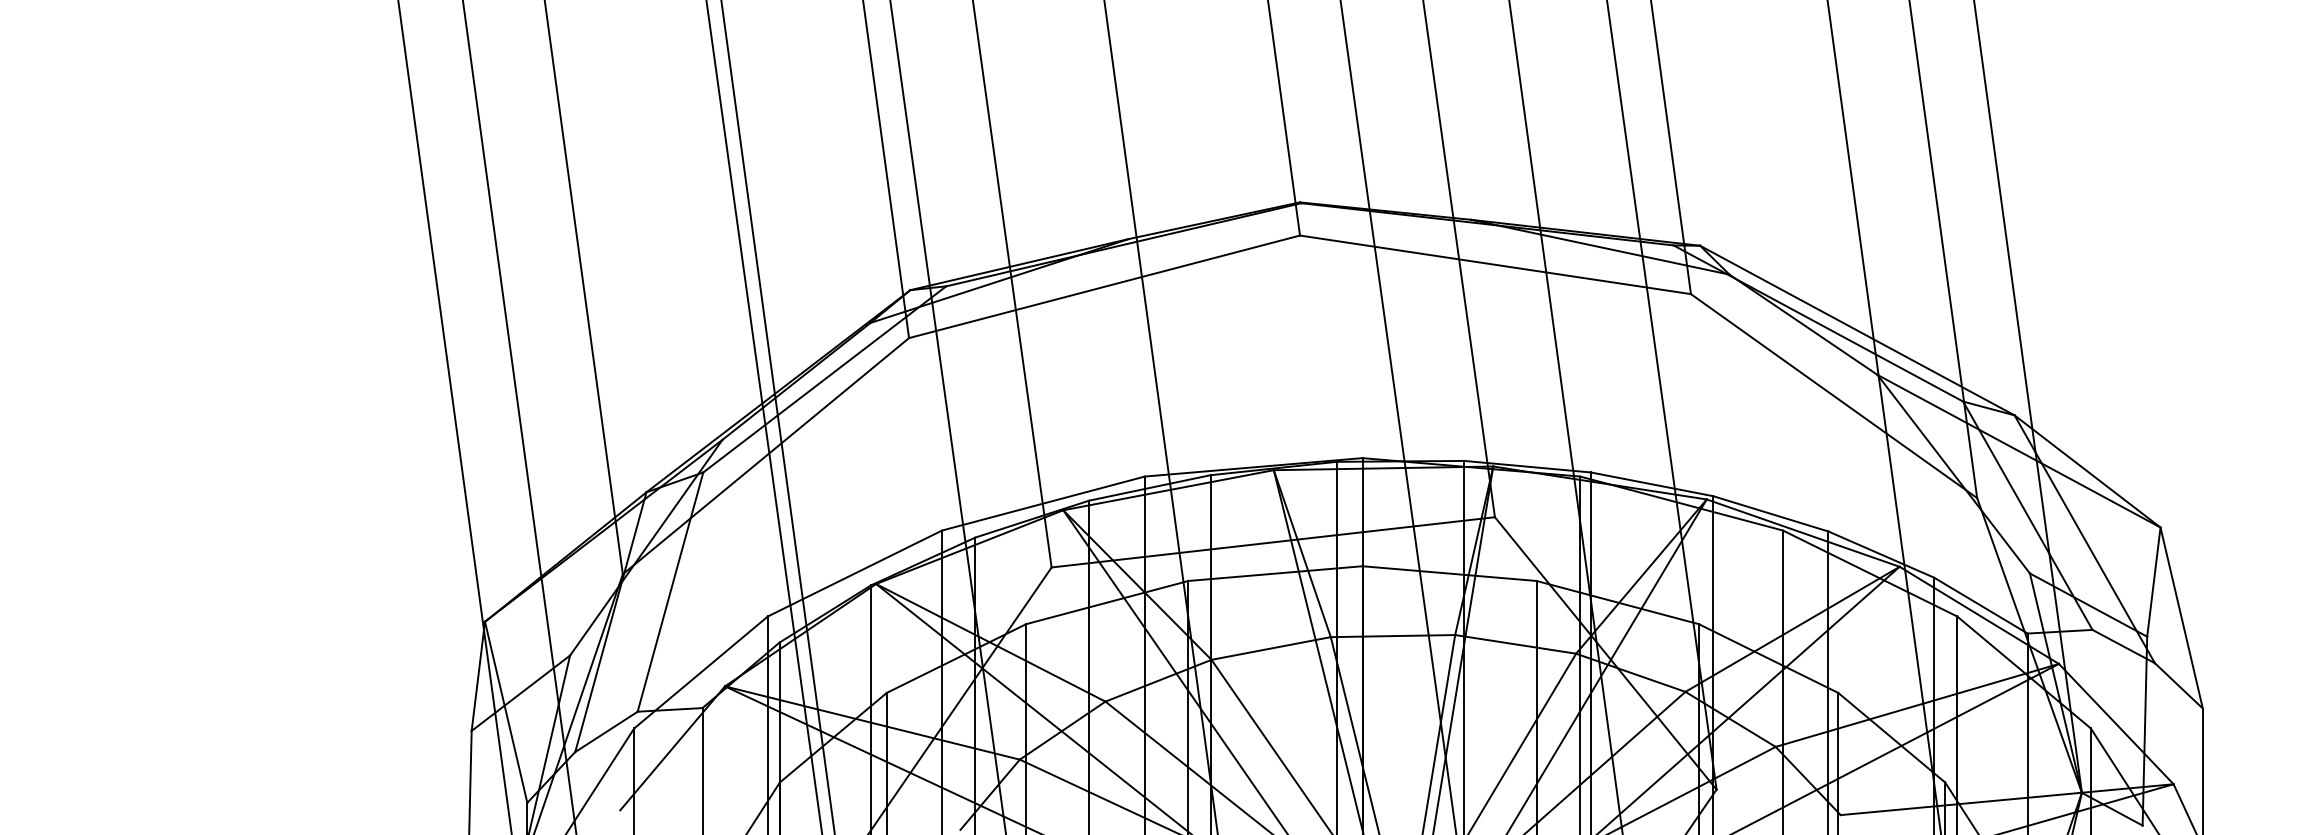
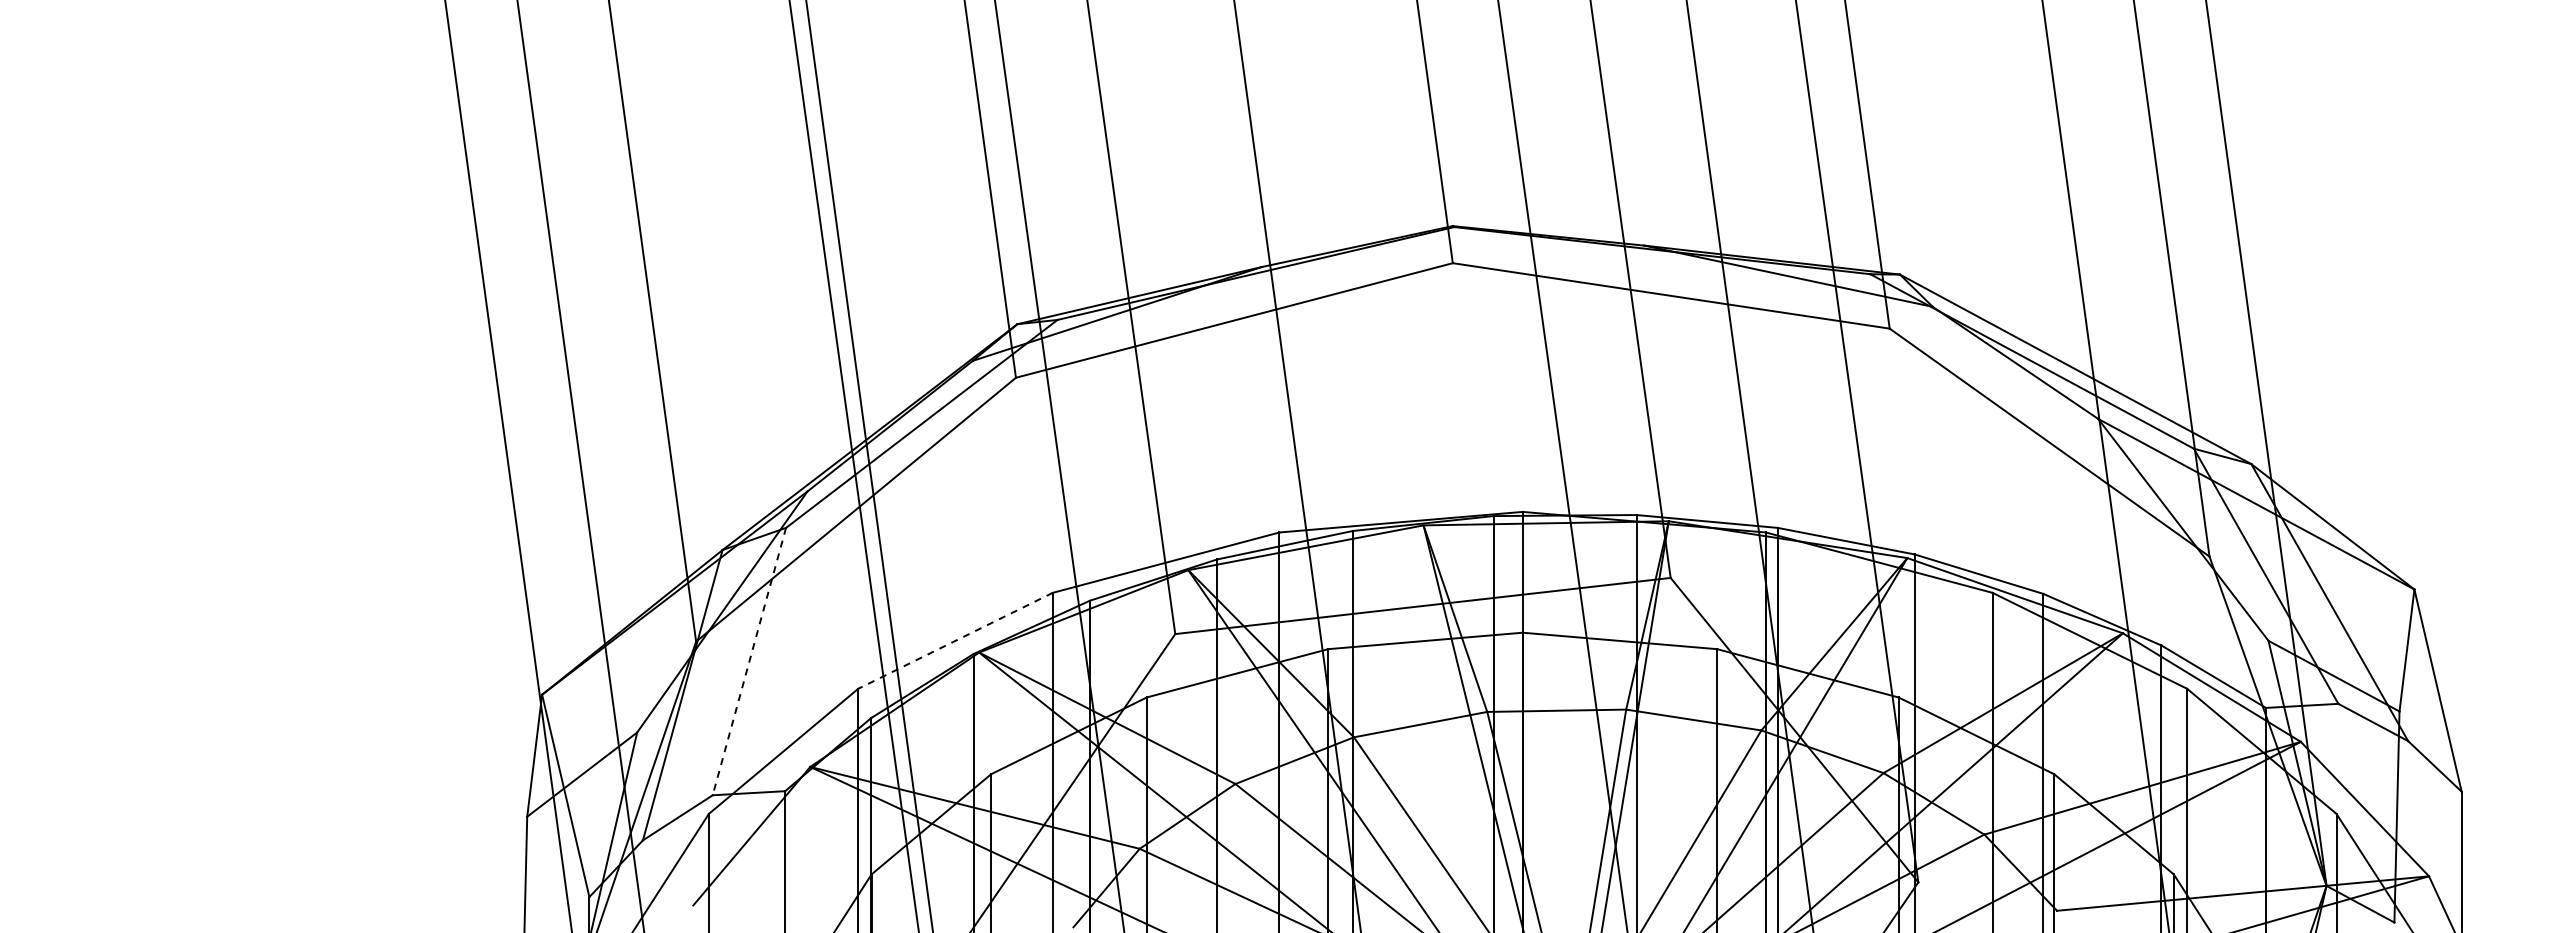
line: (854, 573) -> (955, 640), solid -> dashed
line: (670, 592) -> (749, 661), solid -> dashed

